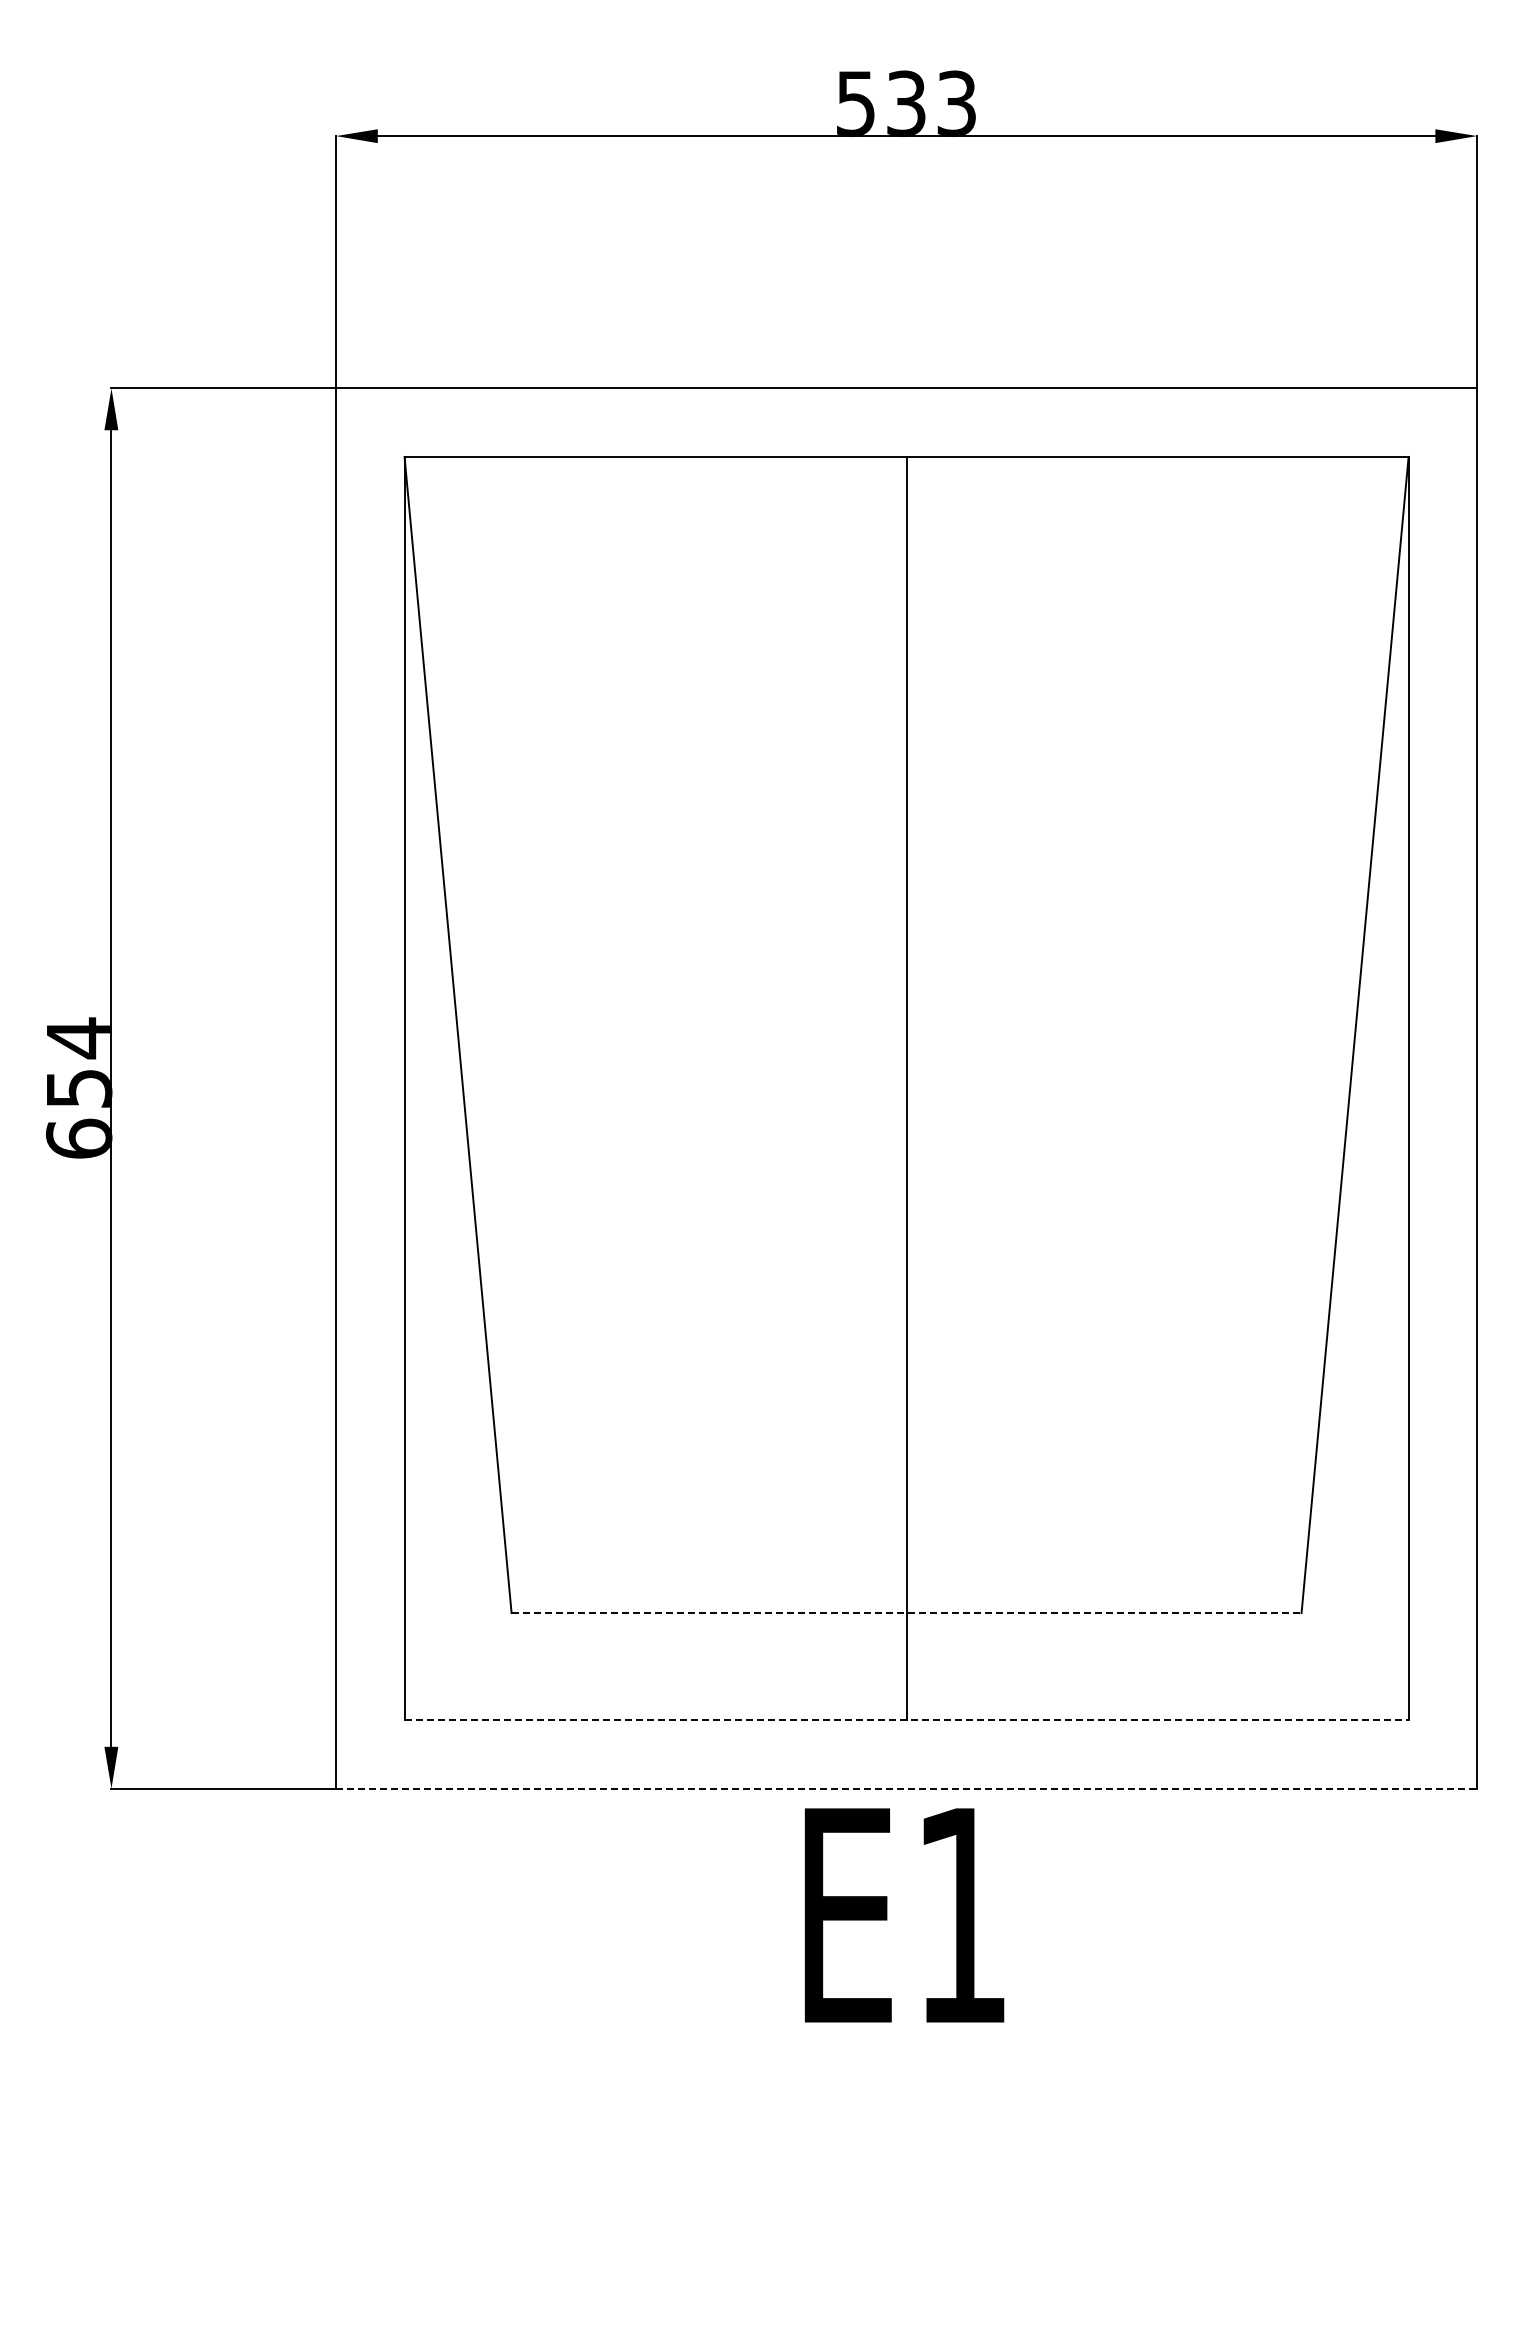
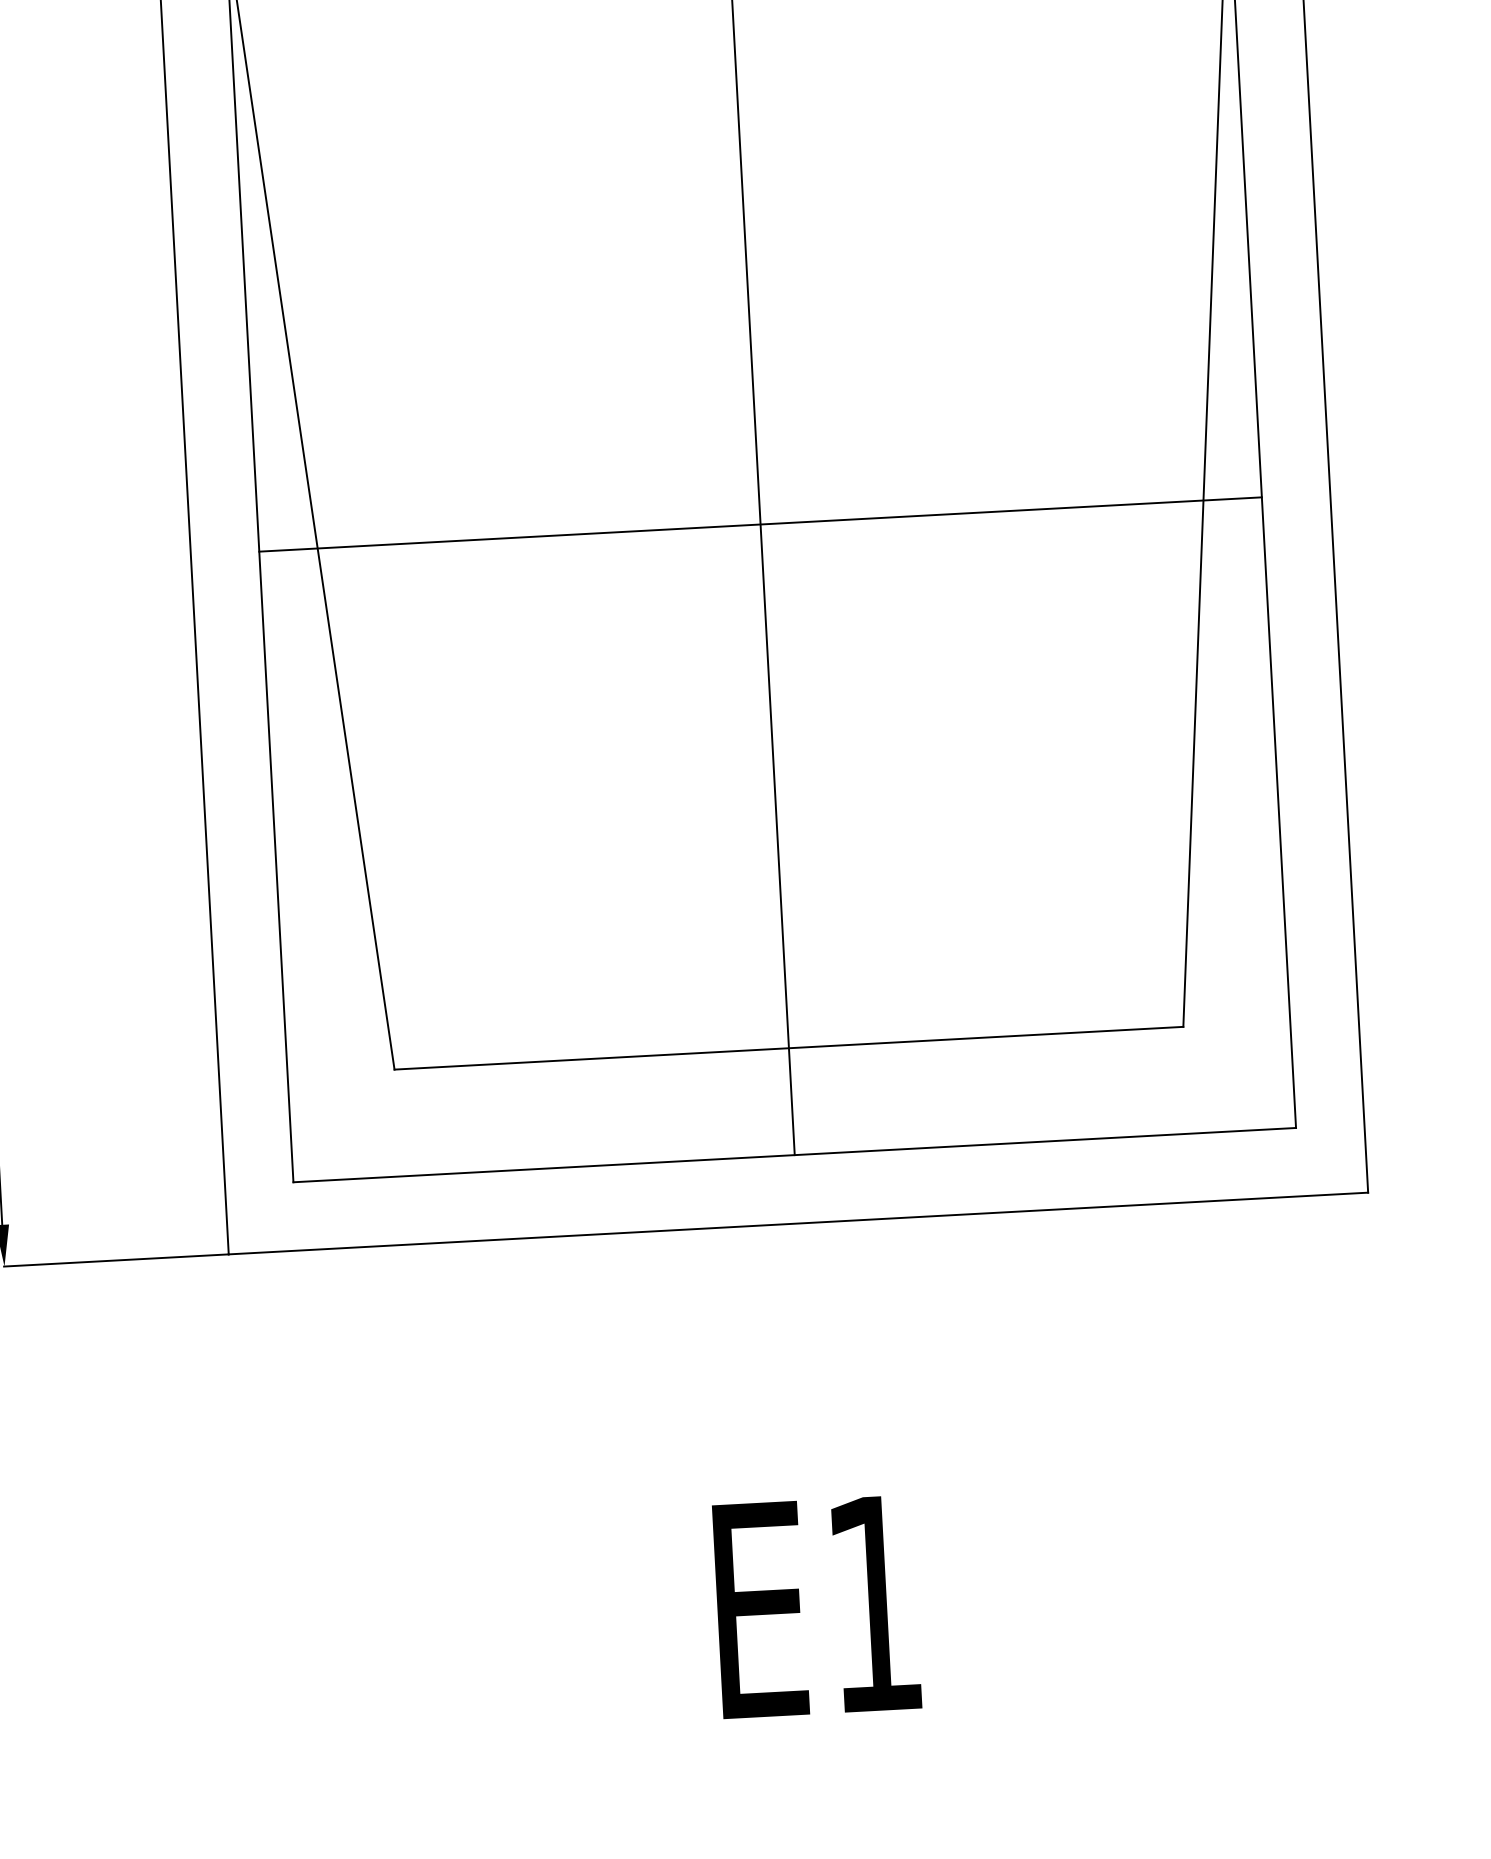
line: (906, 1088) -> (760, 524), added
line: (906, 1613) -> (788, 1048), dashed -> solid
line: (907, 1720) -> (795, 1155), dashed -> solid
line: (906, 1788) -> (798, 1223), dashed -> solid
text: (904, 1915) -> (817, 1606), moved

